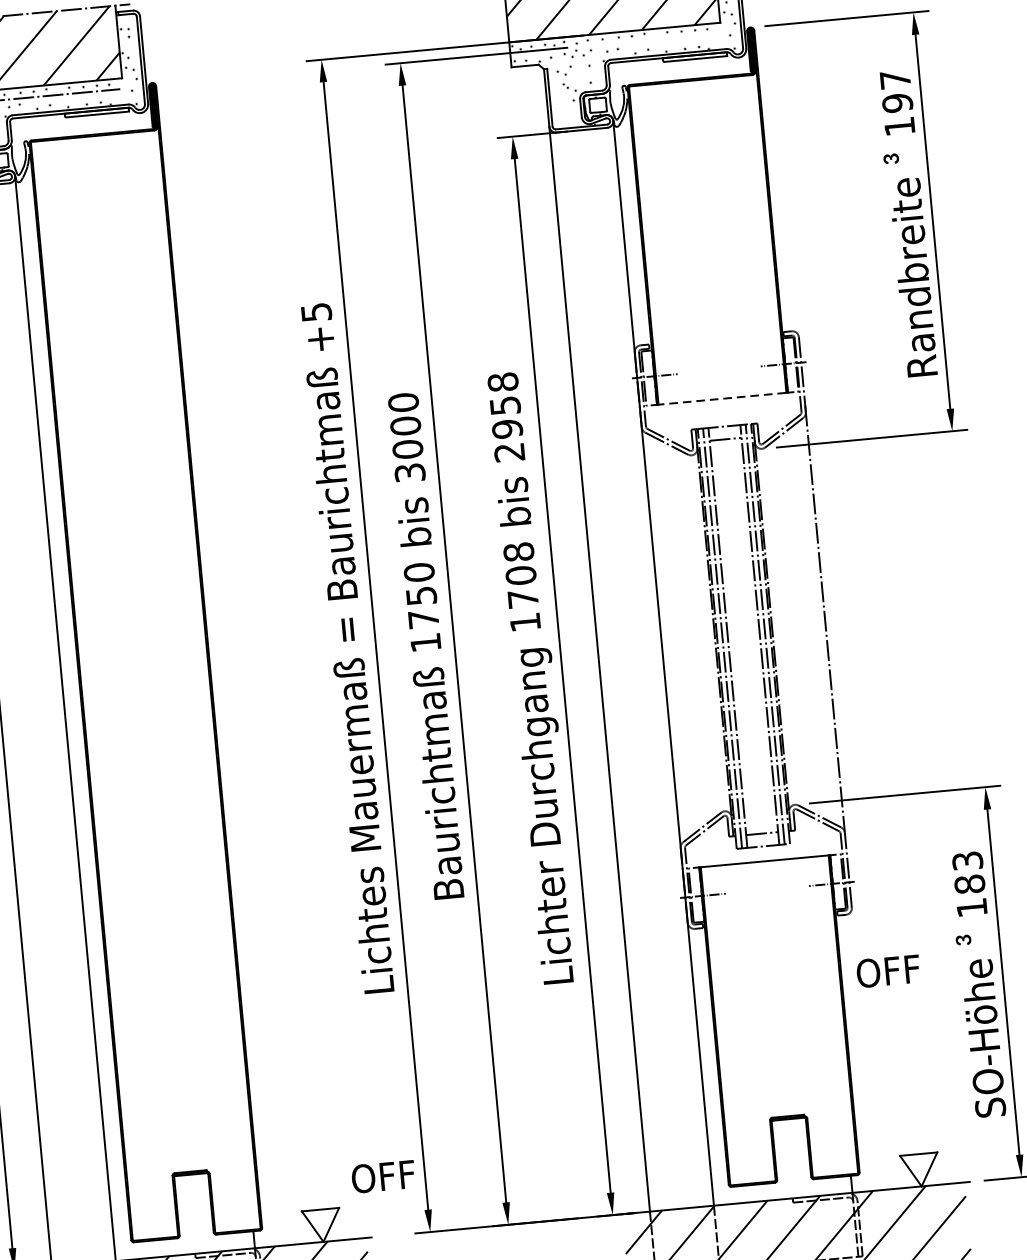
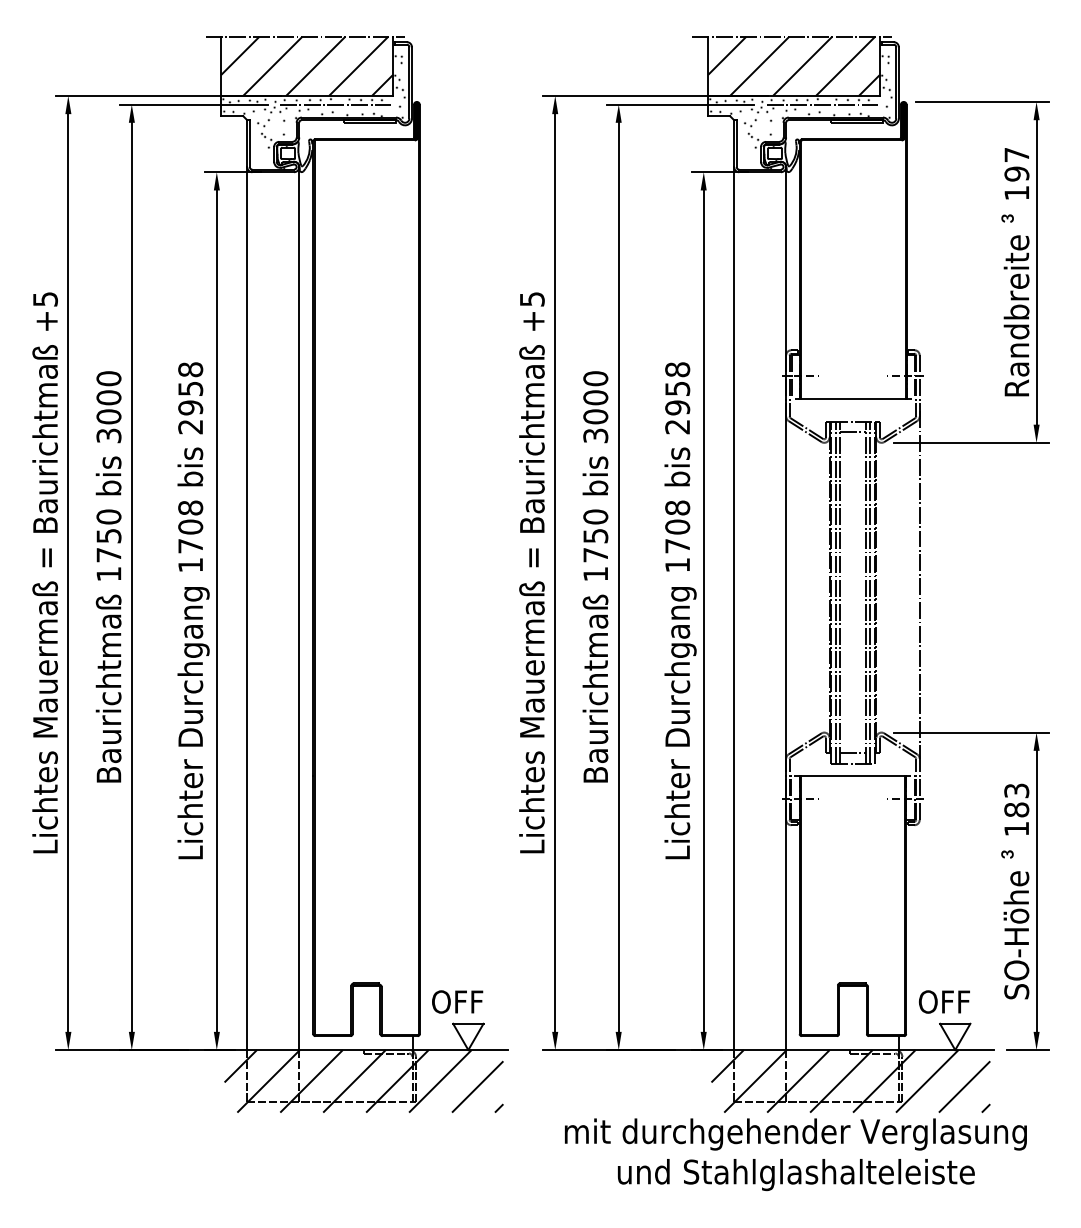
line: (649, 40) -> (821, 104), added
line: (721, 398) -> (852, 399), dashed -> solid
text: (888, 970) -> (944, 1001), moved
text: (383, 1176) -> (457, 1001), moved

